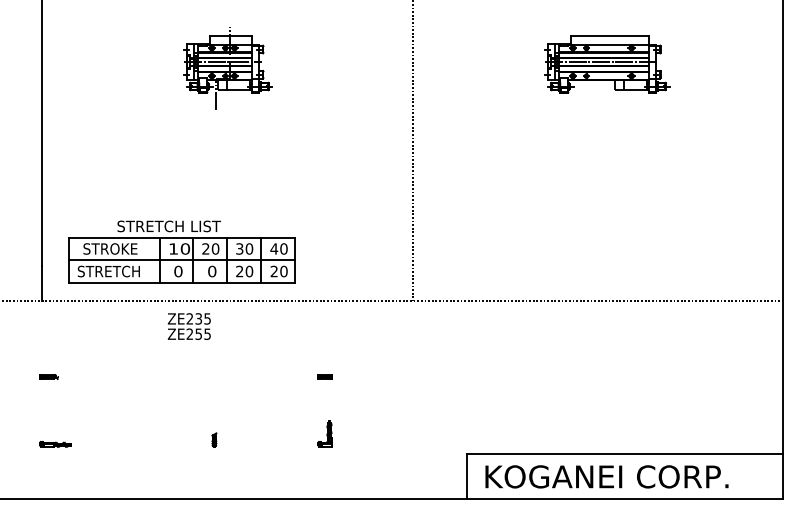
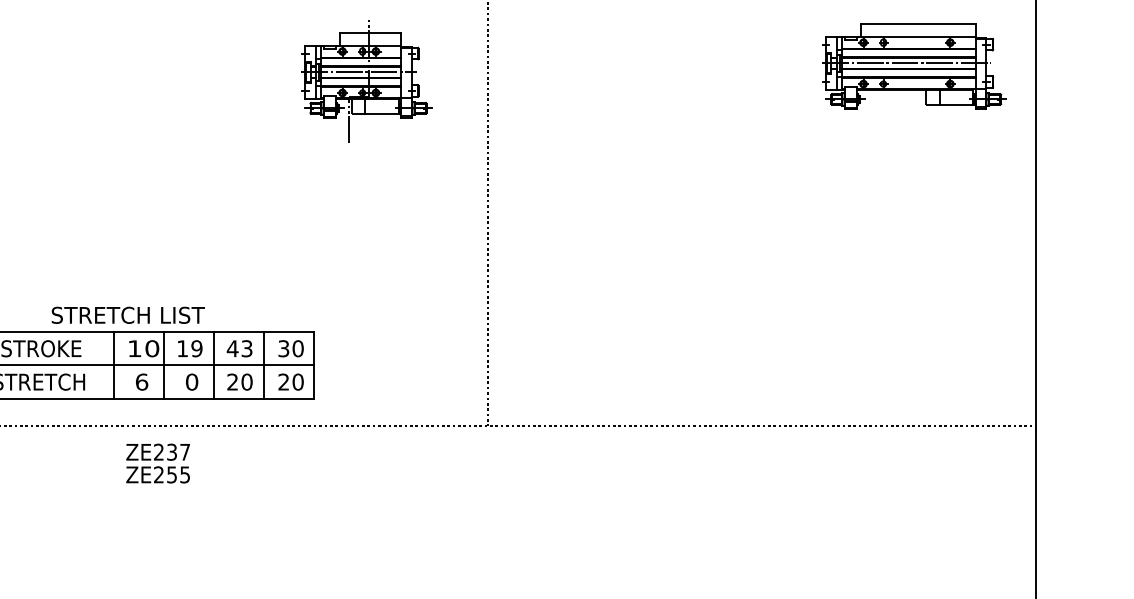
part: (607, 64) -> (914, 66), moved
part: (227, 68) -> (365, 81), moved
text: (210, 248) -> (189, 348), 20 -> 19
text: (244, 248) -> (239, 348), 30 -> 43
text: (274, 248) -> (284, 348), 40 -> 30
text: (178, 270) -> (142, 380), 0 -> 6
text: (207, 318) -> (184, 451), ZE235 -> ZE237
part: (324, 376) -> (358, 537), removed

